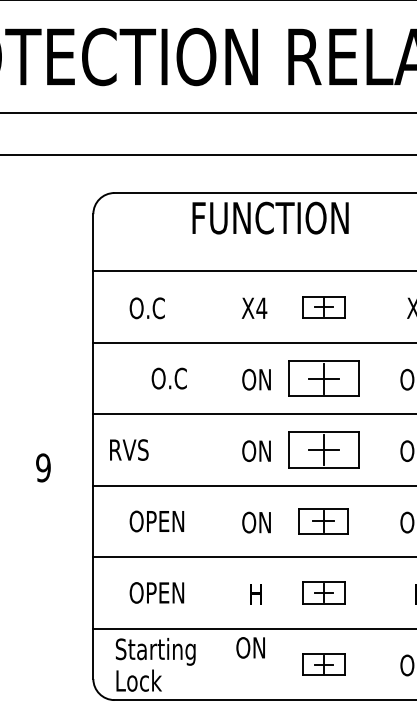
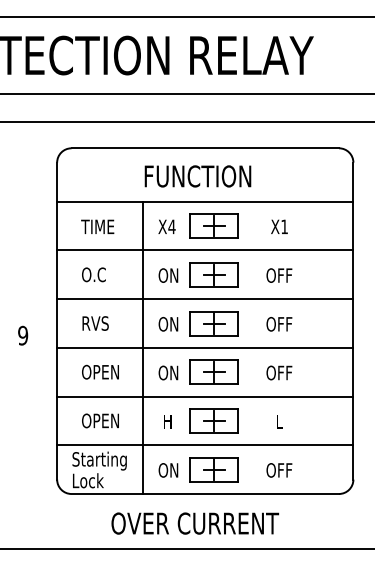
text: (269, 218) -> (197, 176), moved
part: (322, 306) -> (213, 225), size x1.67
text: (152, 307) -> (97, 226), O.C -> TIME
text: (168, 378) -> (93, 274), moved
text: (129, 449) -> (95, 323), moved
line: (220, 485) -> (143, 347), added
part: (322, 520) -> (213, 371), size x1.43
part: (322, 592) -> (213, 420), size x1.67
text: (250, 648) -> (168, 470), moved
part: (322, 664) -> (213, 469), size x1.67

